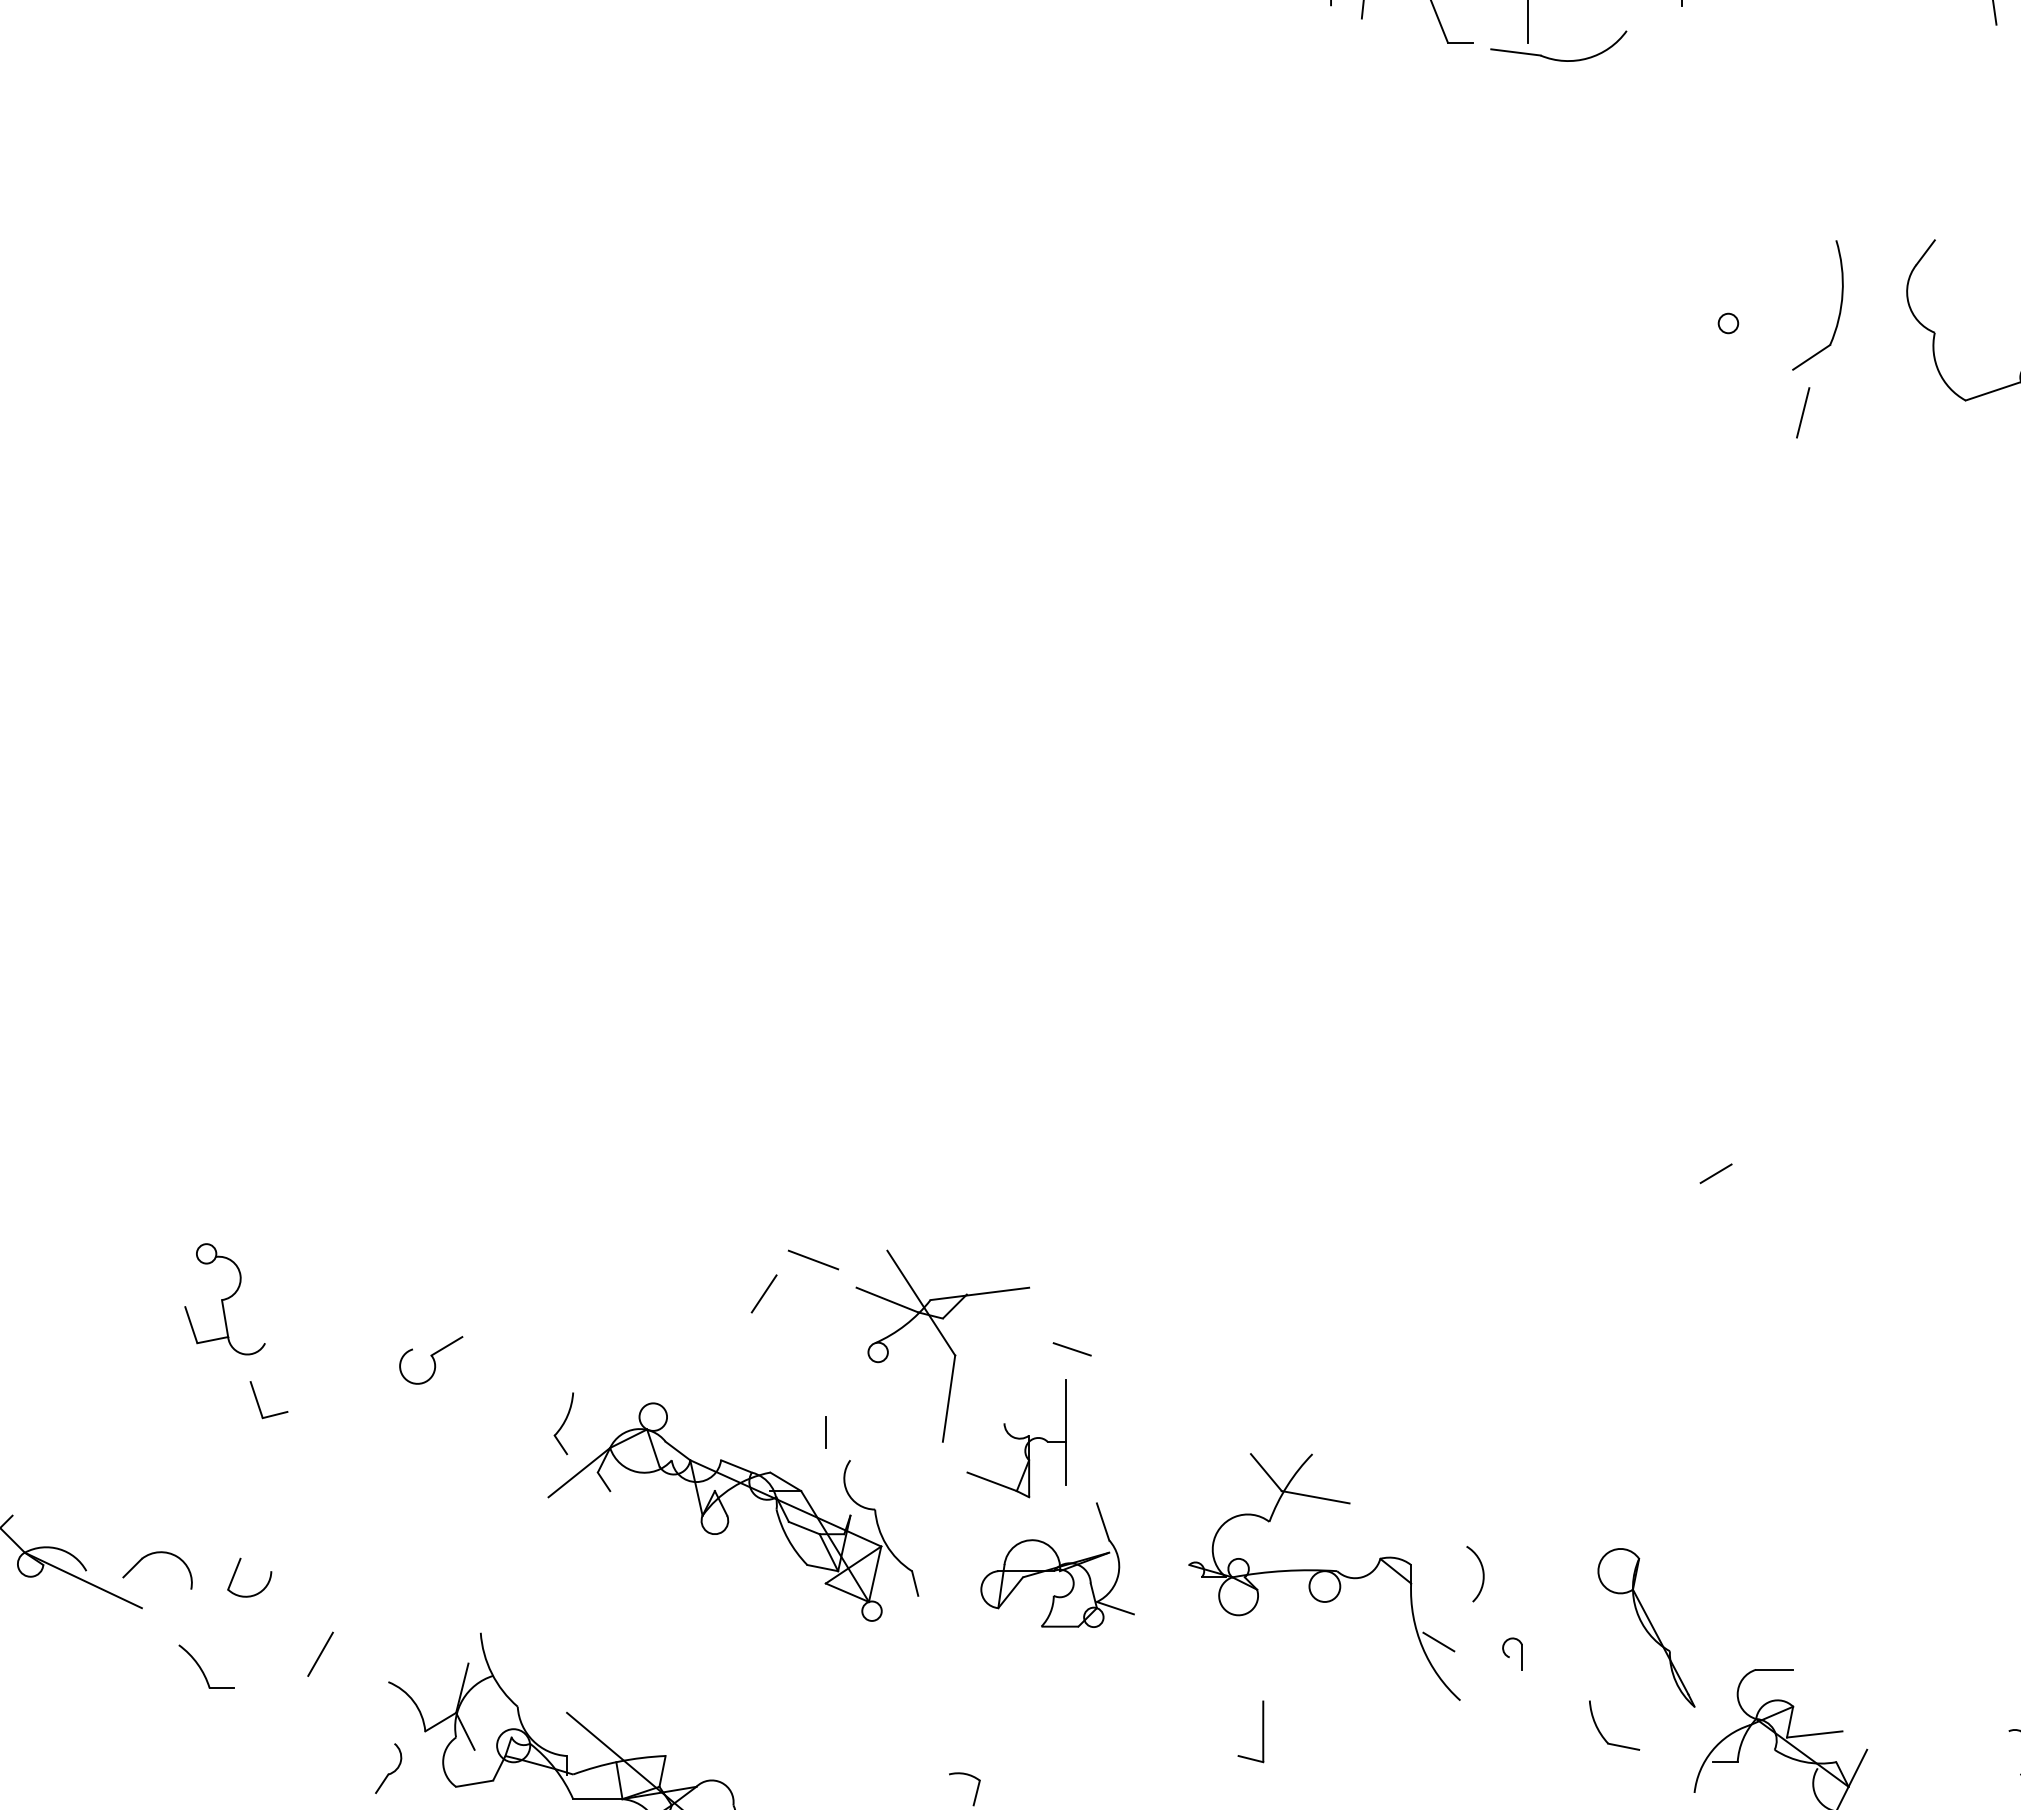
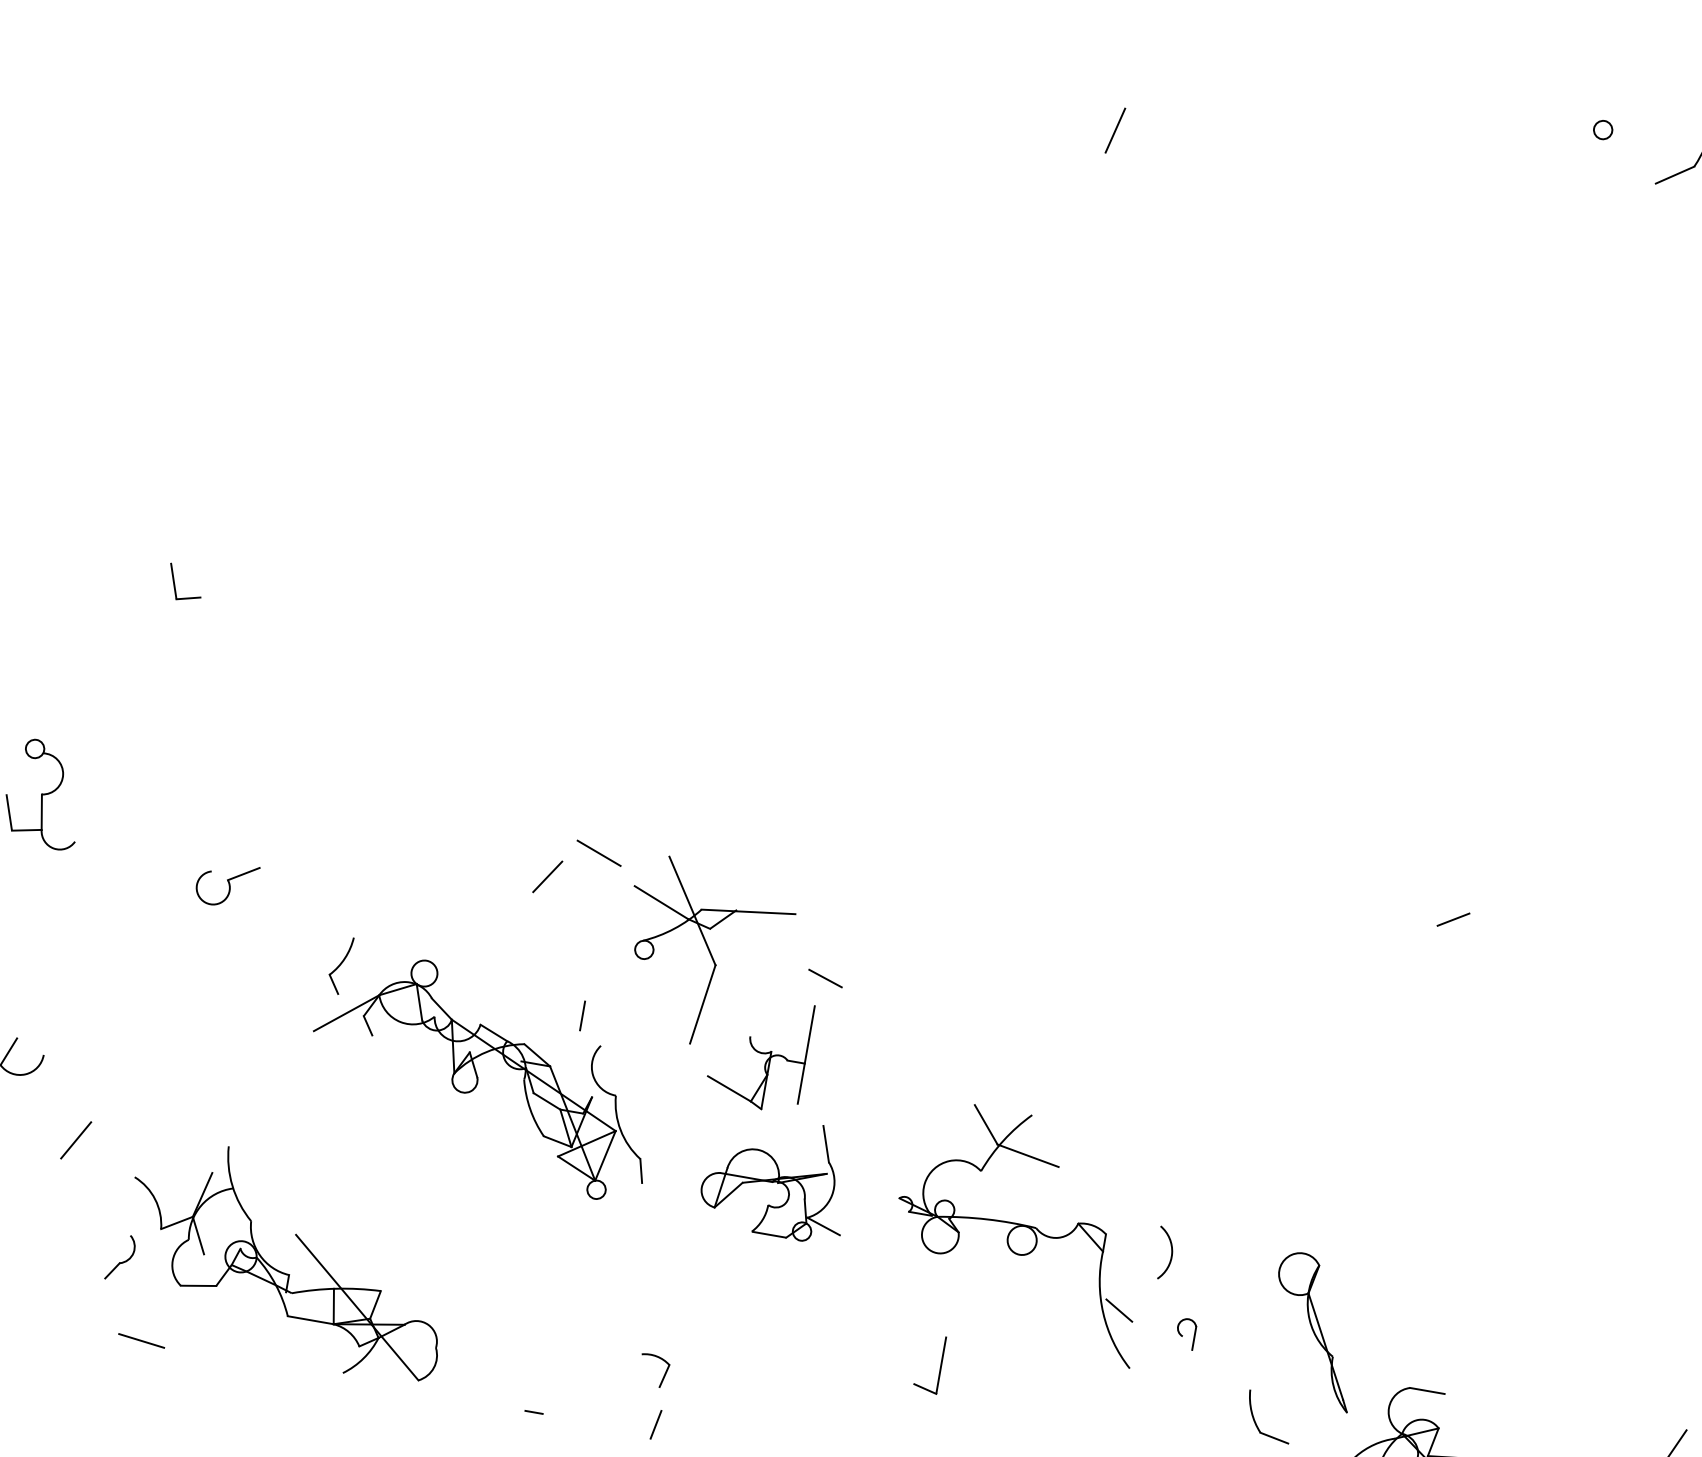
line: (1803, 412) -> (1115, 130), moved
part: (259, 1404) -> (175, 586), moved

